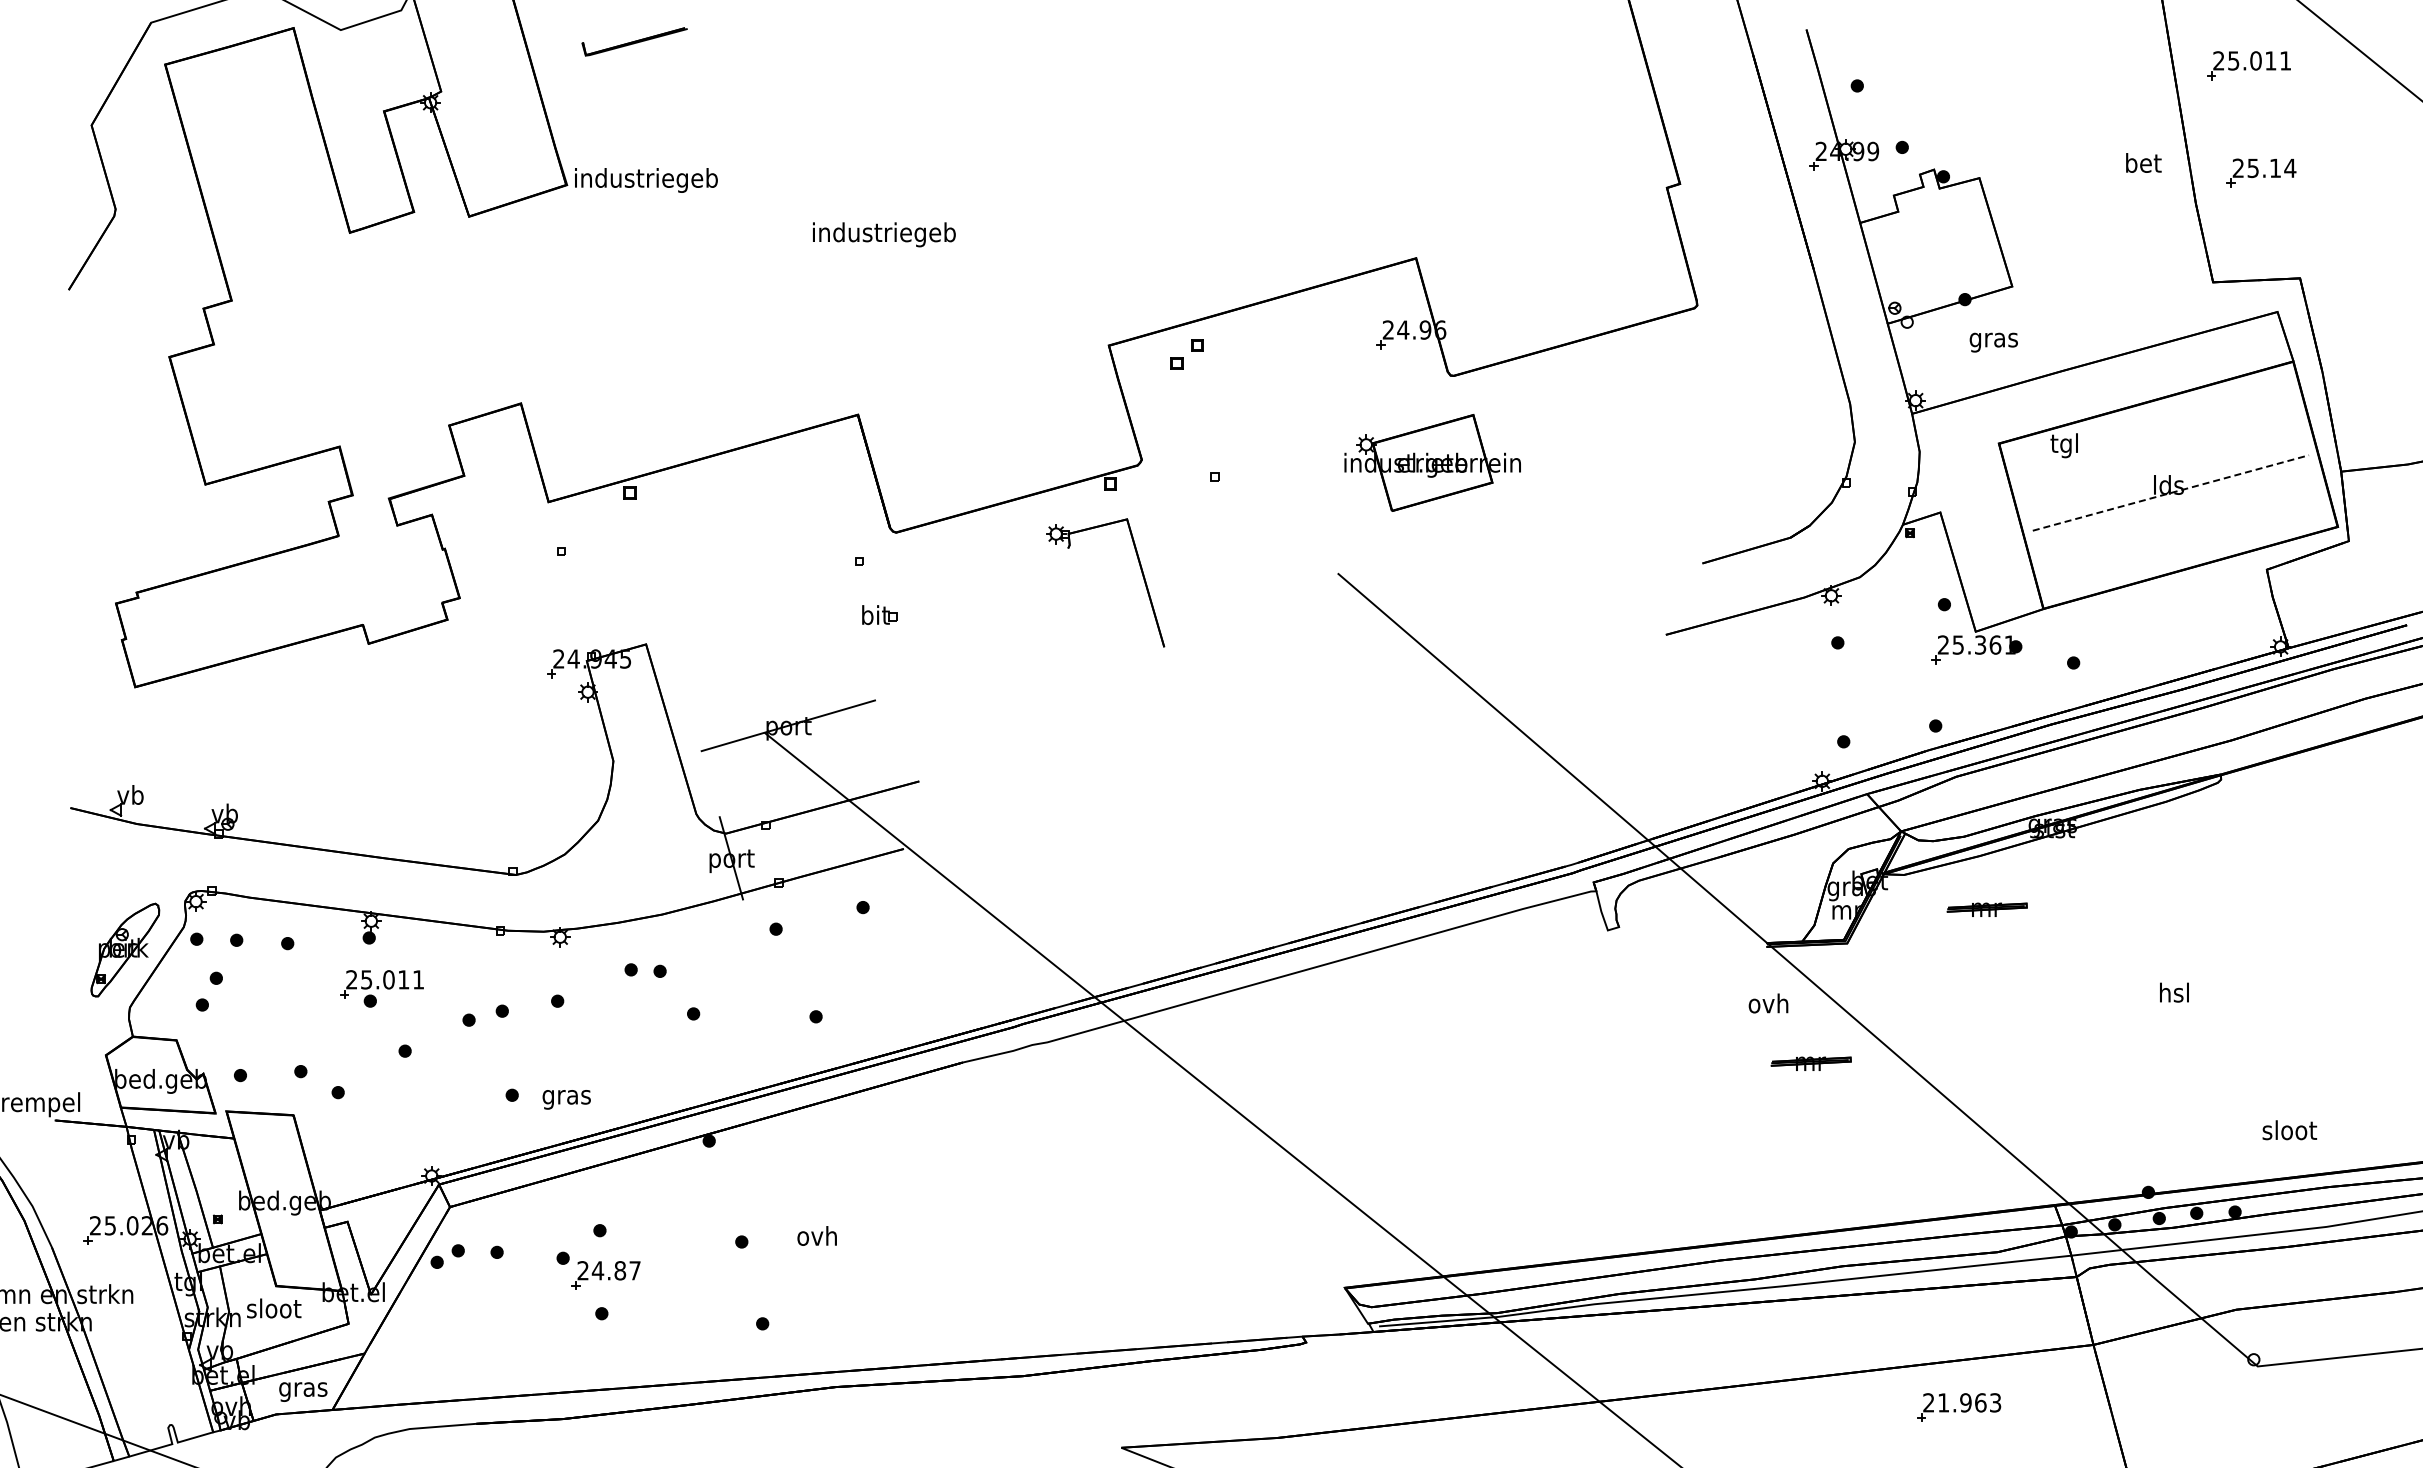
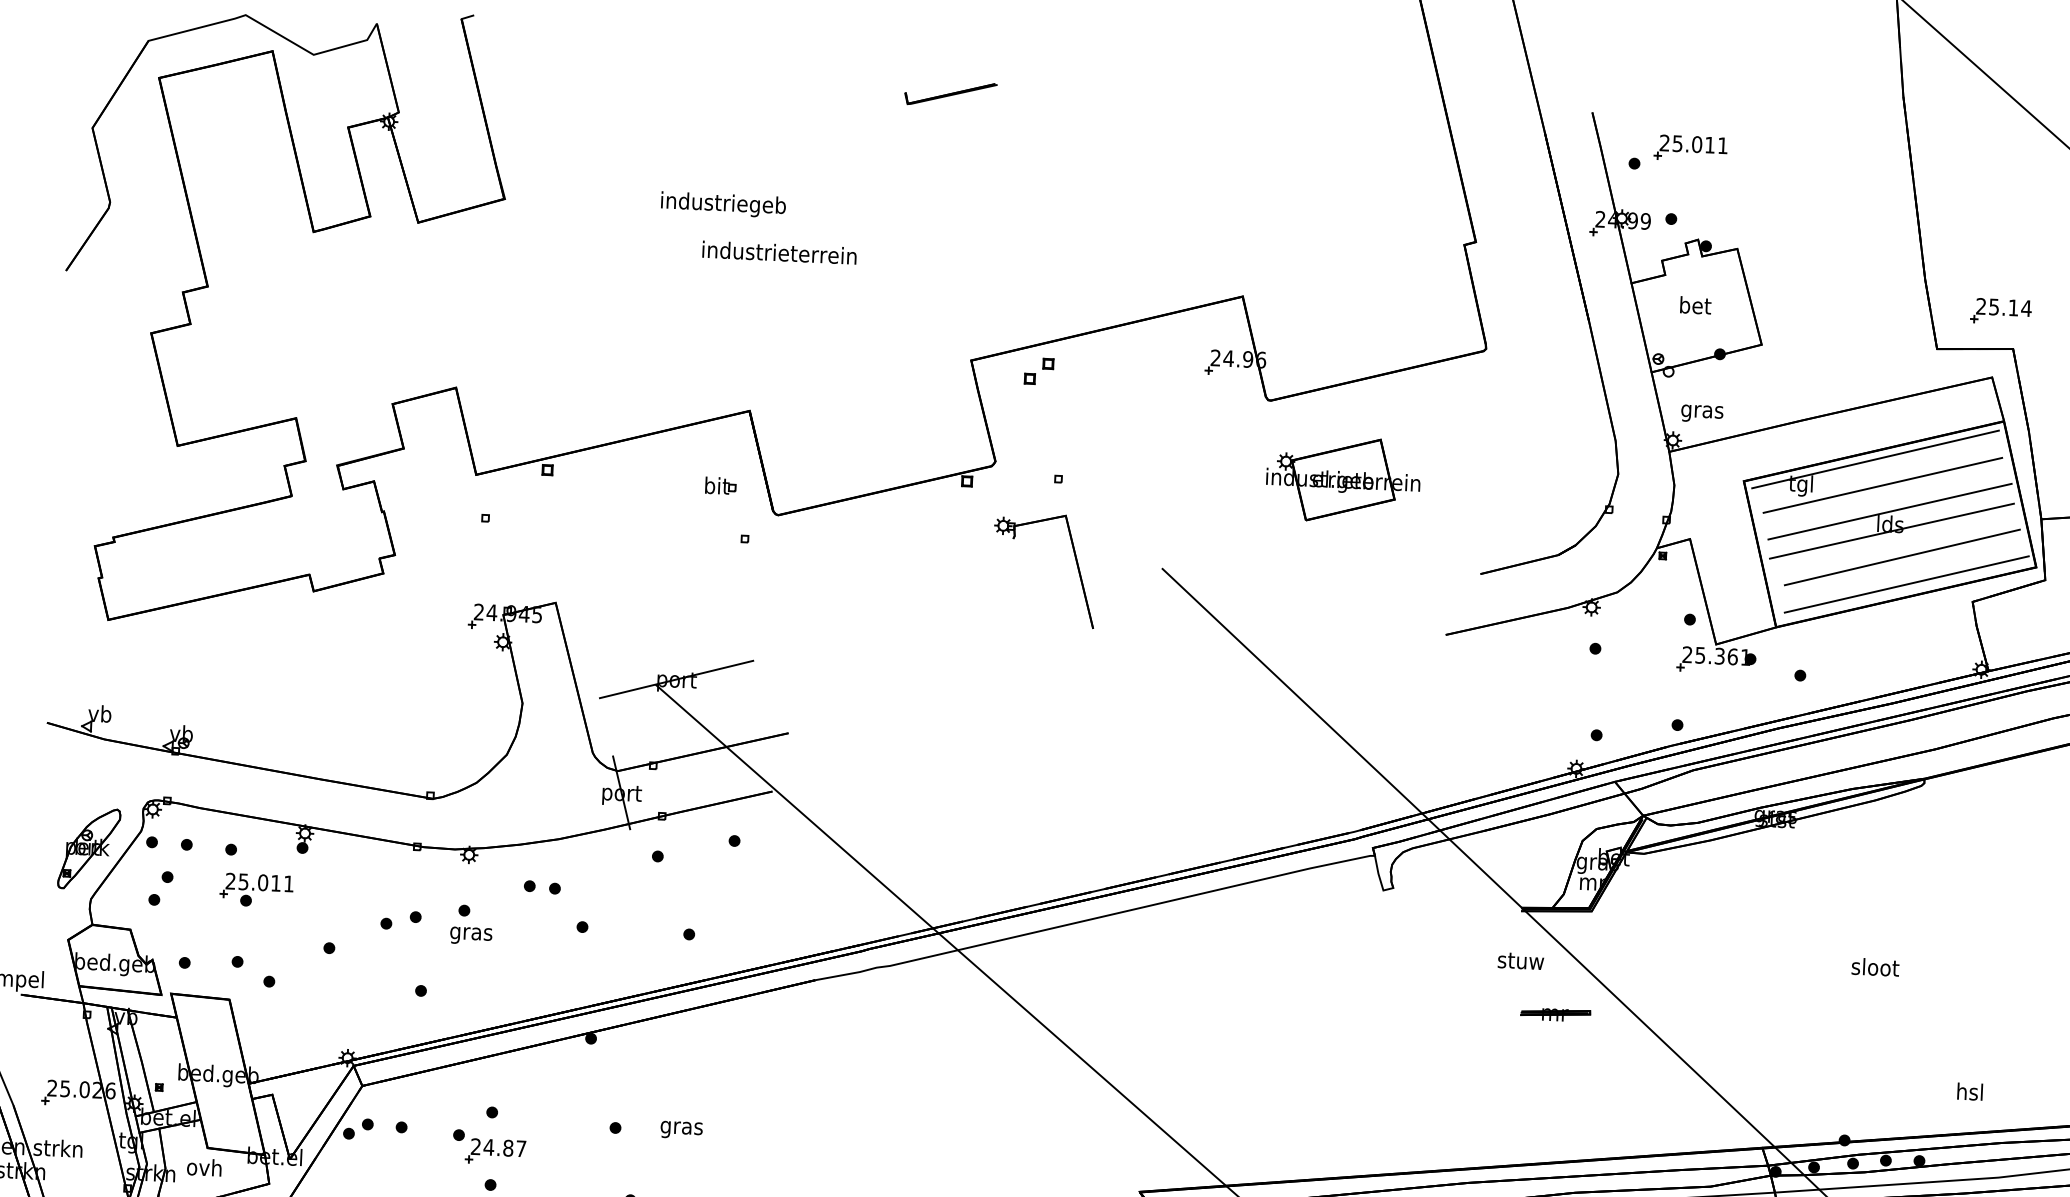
part: (634, 41) -> (950, 93), moved
part: (2248, 65) -> (1690, 148), moved
text: (2143, 162) -> (1695, 305), moved
part: (2261, 172) -> (2001, 311), moved
text: (646, 180) -> (723, 204), moved
text: (883, 234) -> (779, 254), industriegeb -> industrieterrein
text: (1993, 342) -> (1701, 413), moved
line: (2148, 411) -> (1875, 459), added
line: (2158, 440) -> (1883, 484), added
part: (1432, 462) -> (1343, 479), moved
line: (2167, 470) -> (1889, 511), added
line: (2171, 492) -> (1892, 530), dashed -> solid
line: (2184, 522) -> (1902, 557), added
line: (2190, 552) -> (1906, 583), added
part: (1141, 573) -> (1076, 563), moved
part: (879, 615) -> (720, 486), moved
part: (1986, 909) -> (1714, 887), removed
part: (381, 988) -> (256, 890), moved
text: (2174, 992) -> (1875, 967), hsl -> sloot
text: (1768, 1003) -> (1520, 960), ovh -> stuw
text: (566, 1099) -> (470, 935), moved
text: (2289, 1130) -> (1970, 1092), sloot -> hsl
text: (817, 1238) -> (681, 1127), ovh -> gras
text: (274, 1308) -> (205, 1167), sloot -> ovh

